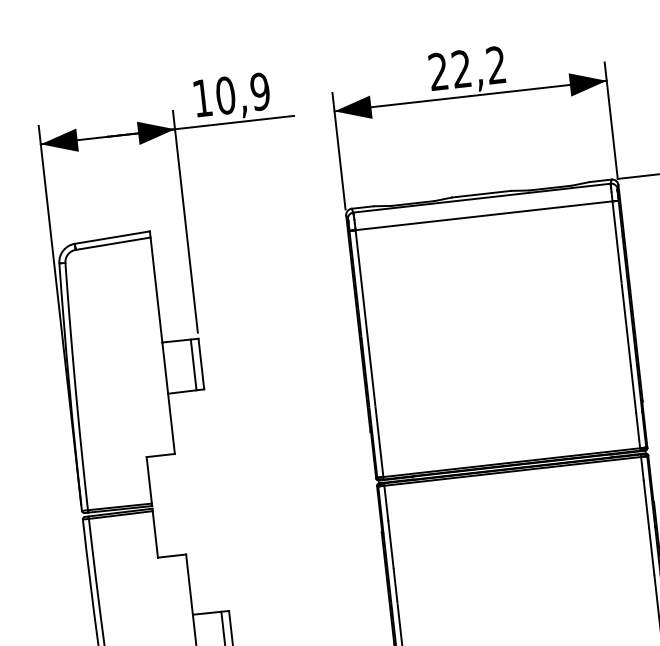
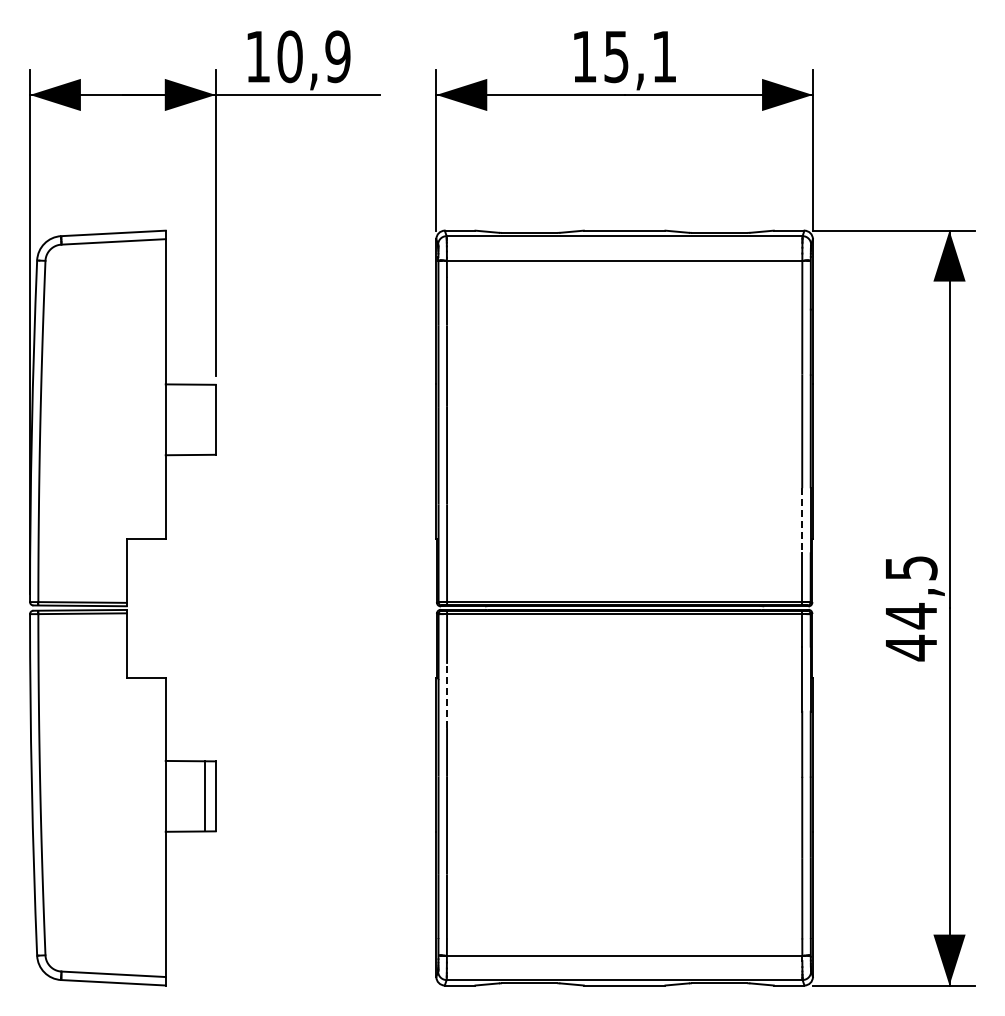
text: (466, 68) -> (623, 56), 22,2 -> 15,1
line: (193, 364) -> (205, 419), removed
line: (633, 389) -> (802, 520), solid -> dashed
line: (391, 544) -> (447, 695), solid -> dashed

